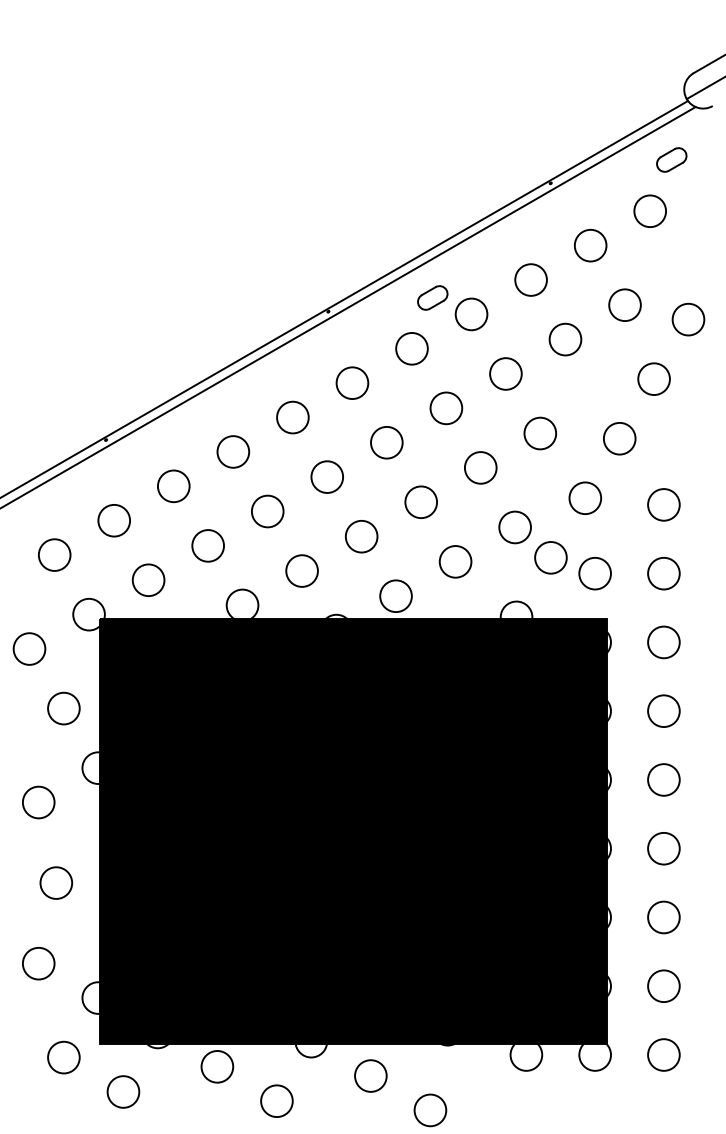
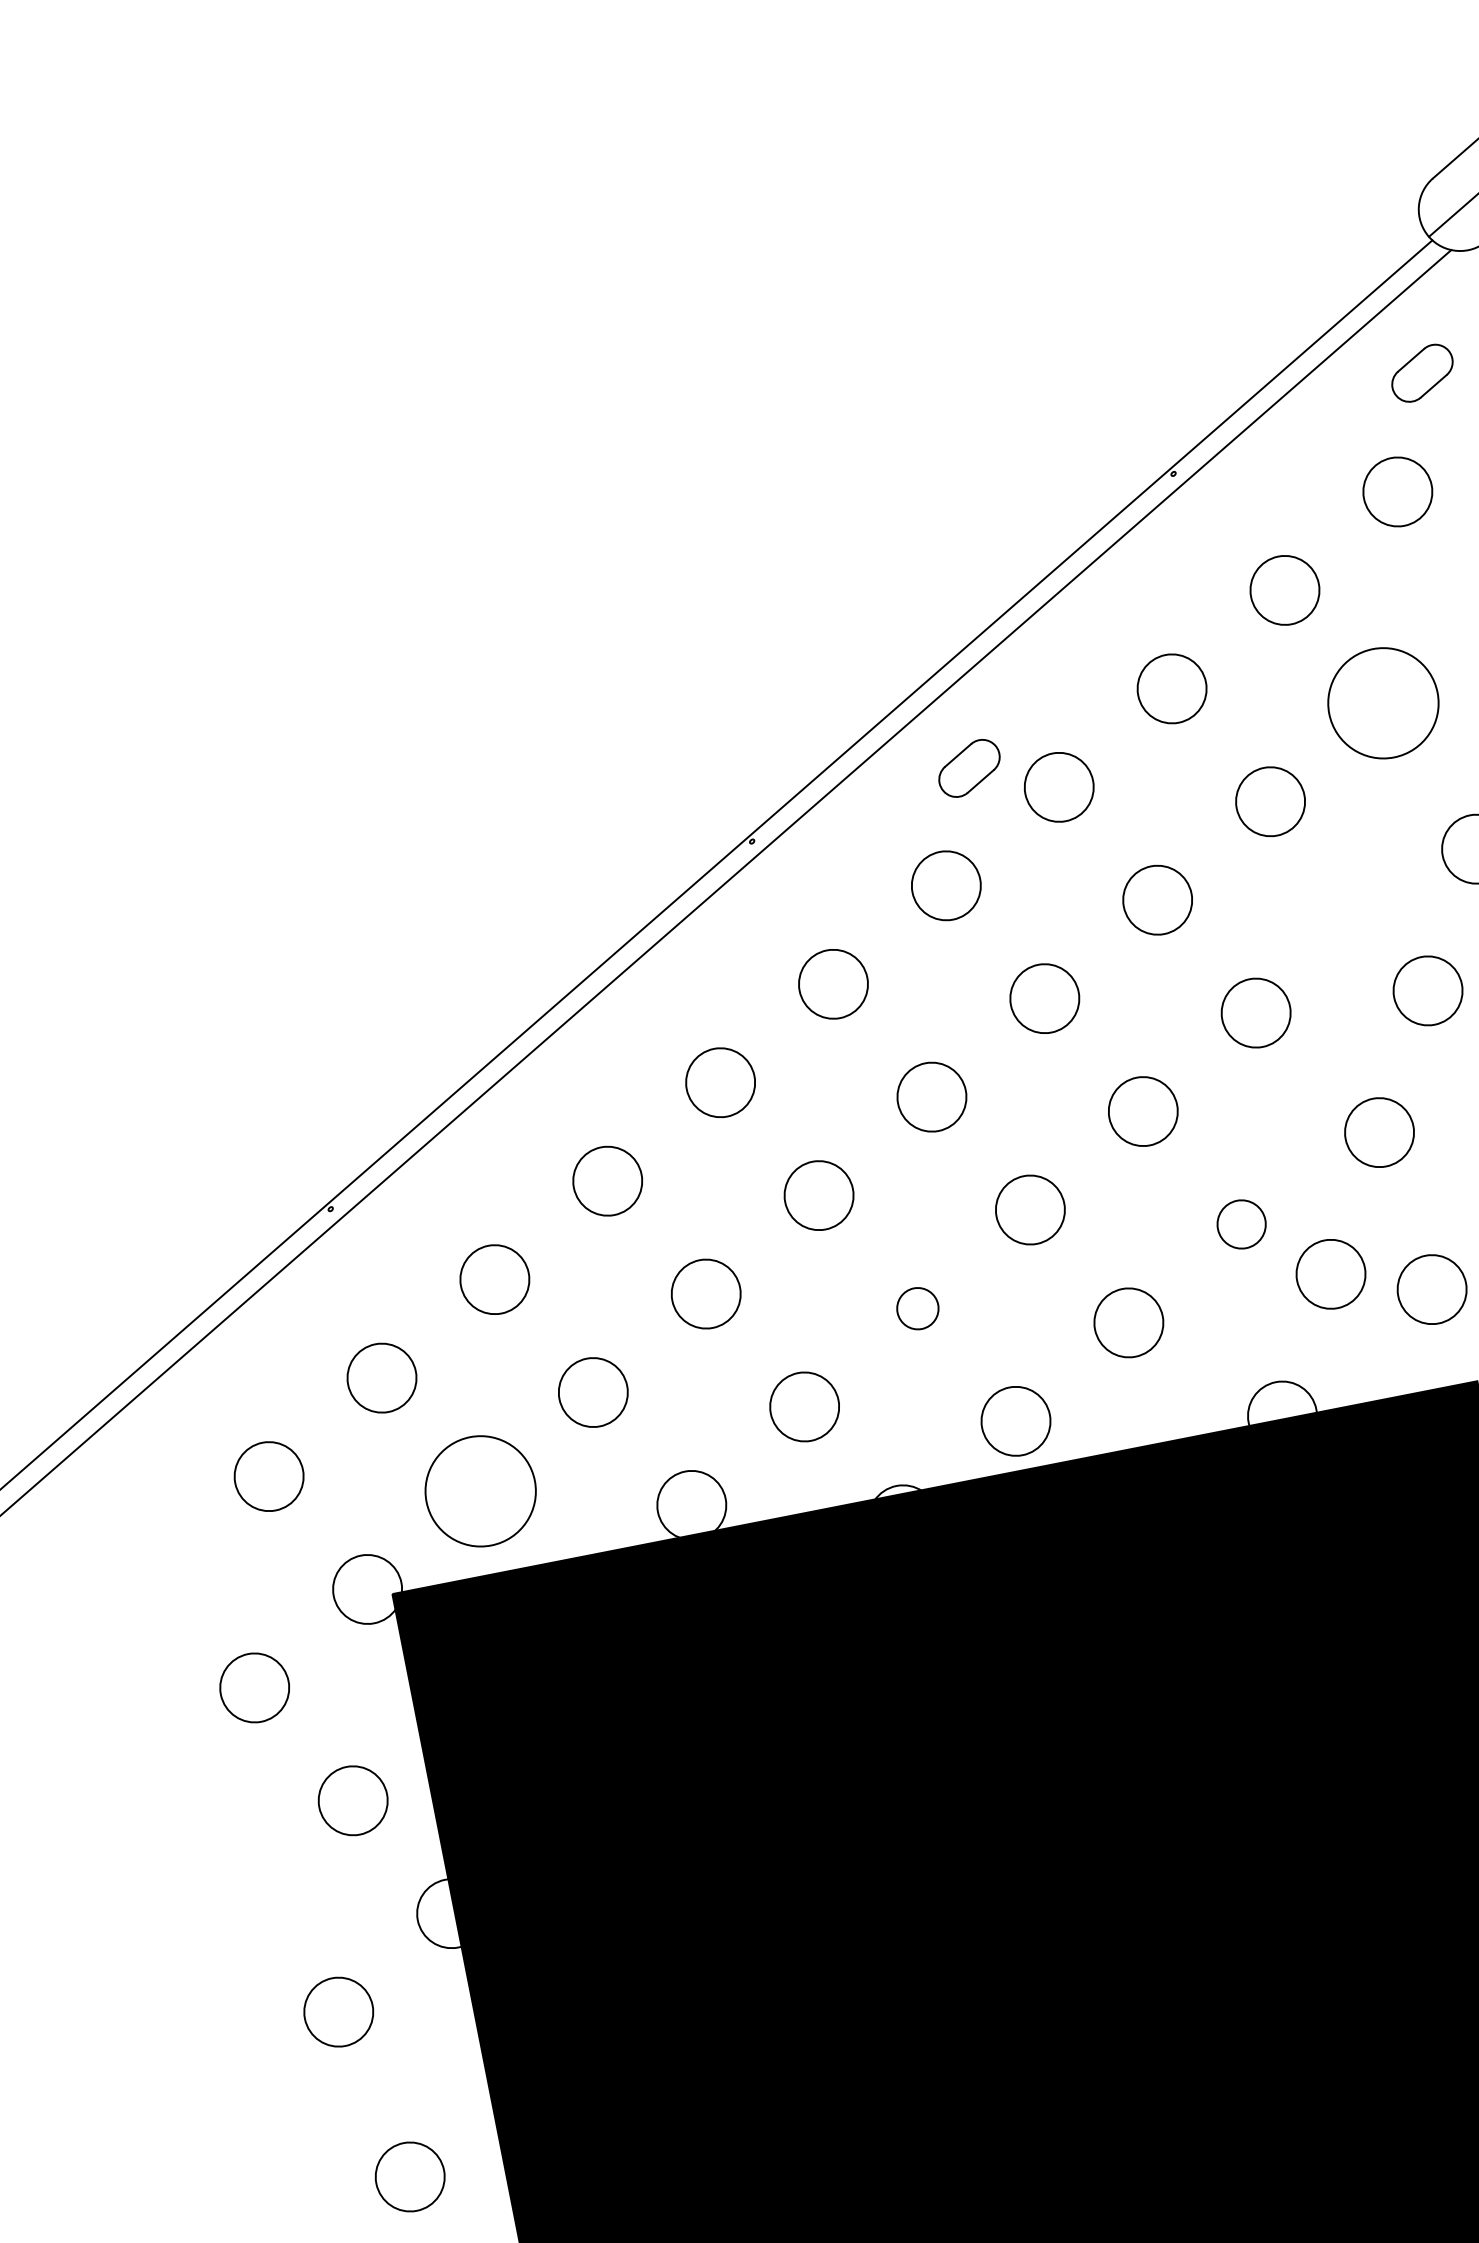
circle: (624, 305) -> (1382, 704), size x1.6
circle: (514, 527) -> (1240, 1224), size x0.7
circle: (361, 536) -> (917, 1308), size x0.6
circle: (148, 579) -> (479, 1489), size x1.6

